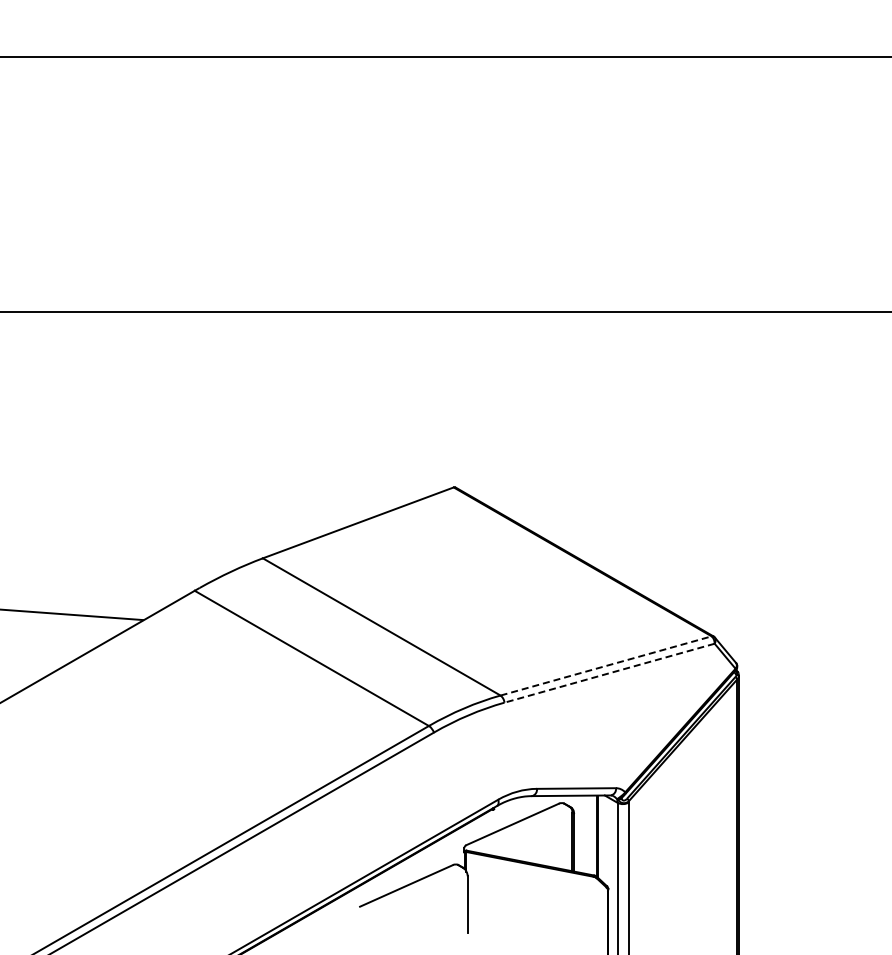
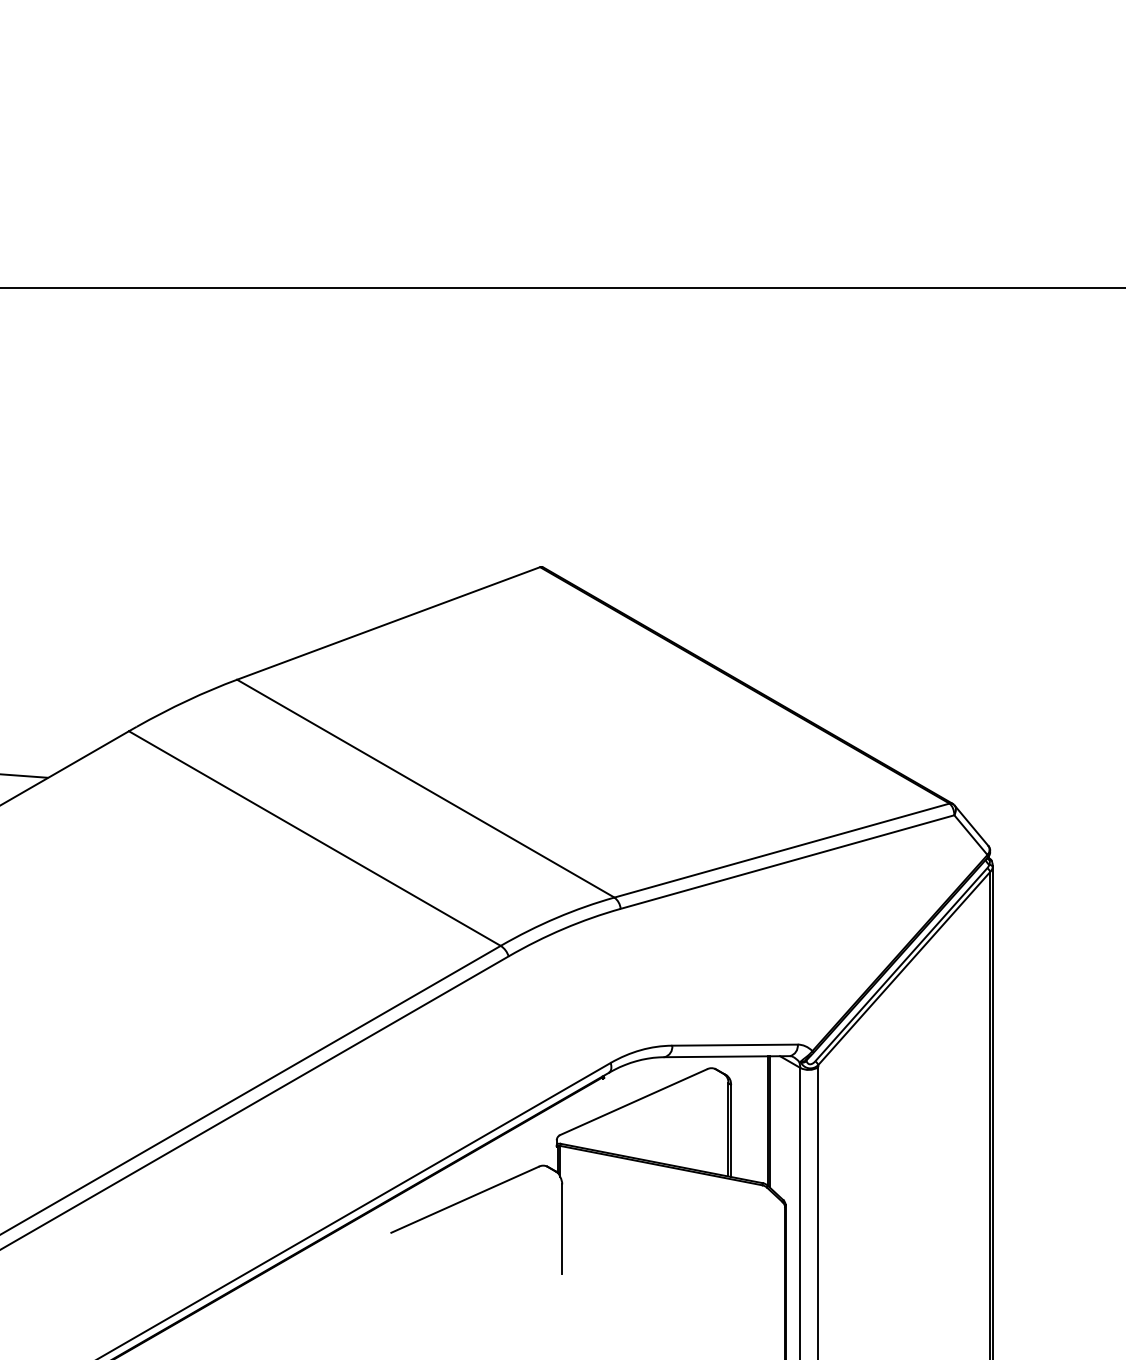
line: (606, 665) -> (782, 849), dashed -> solid
line: (609, 673) -> (787, 862), dashed -> solid

